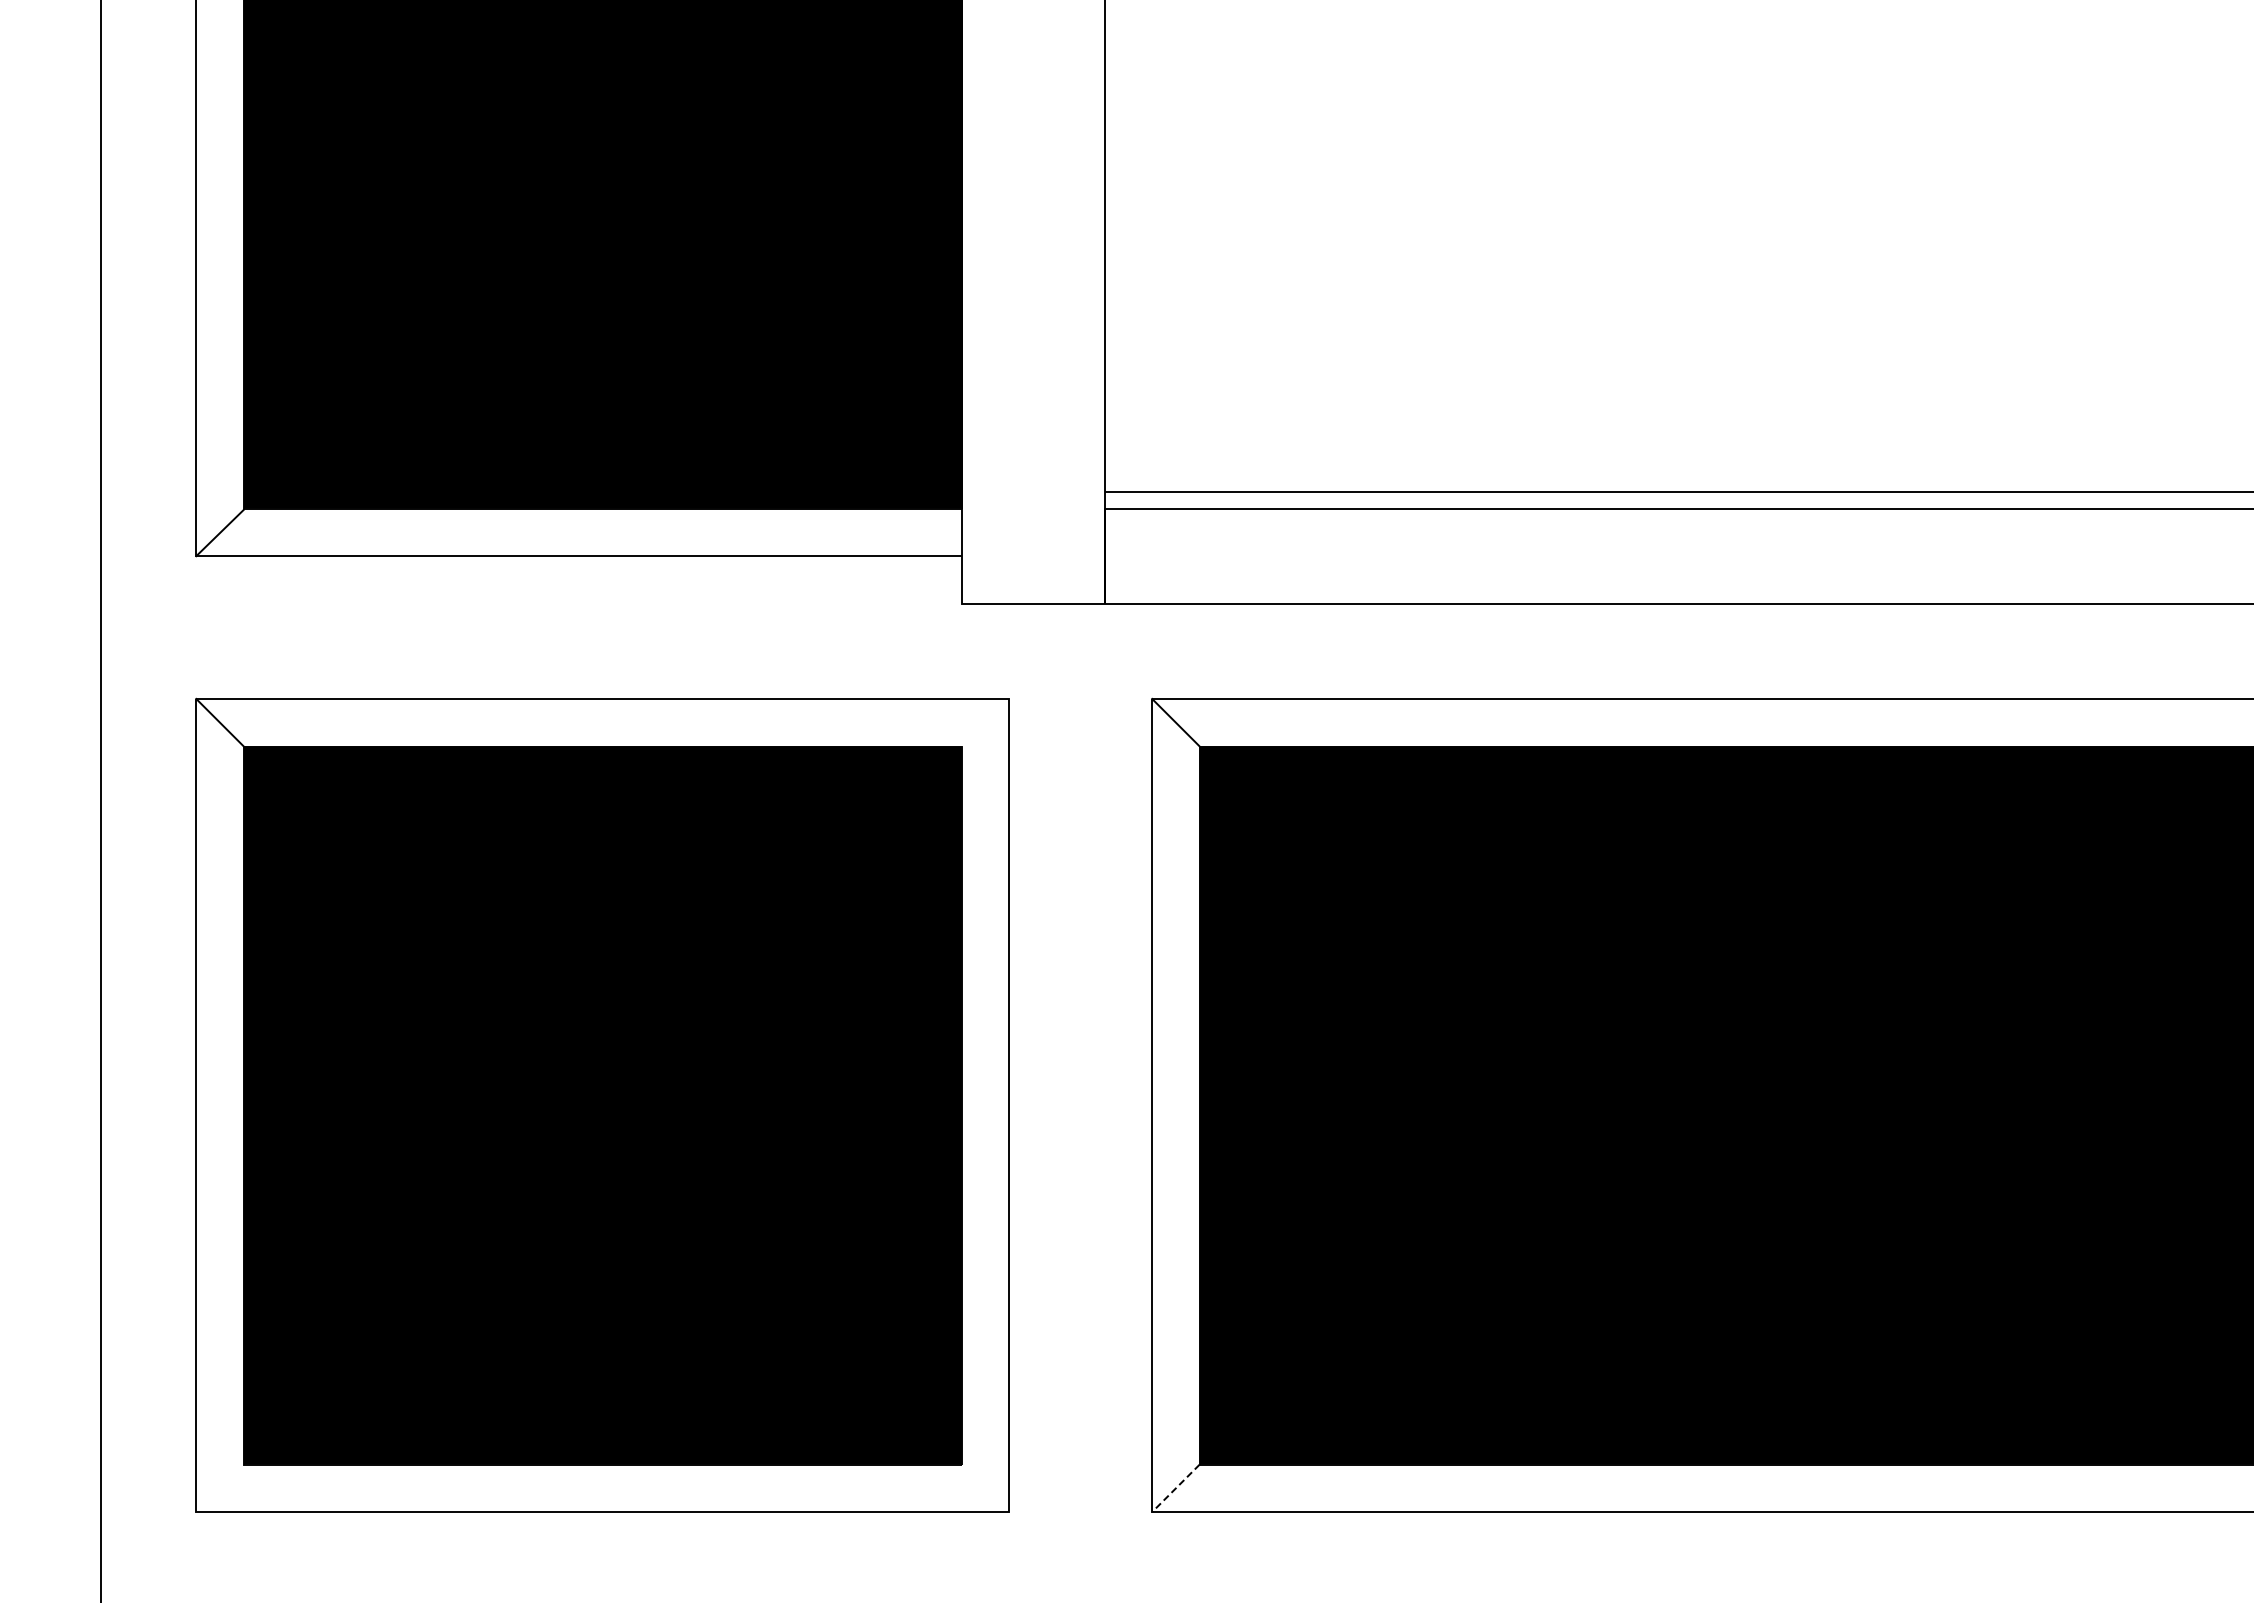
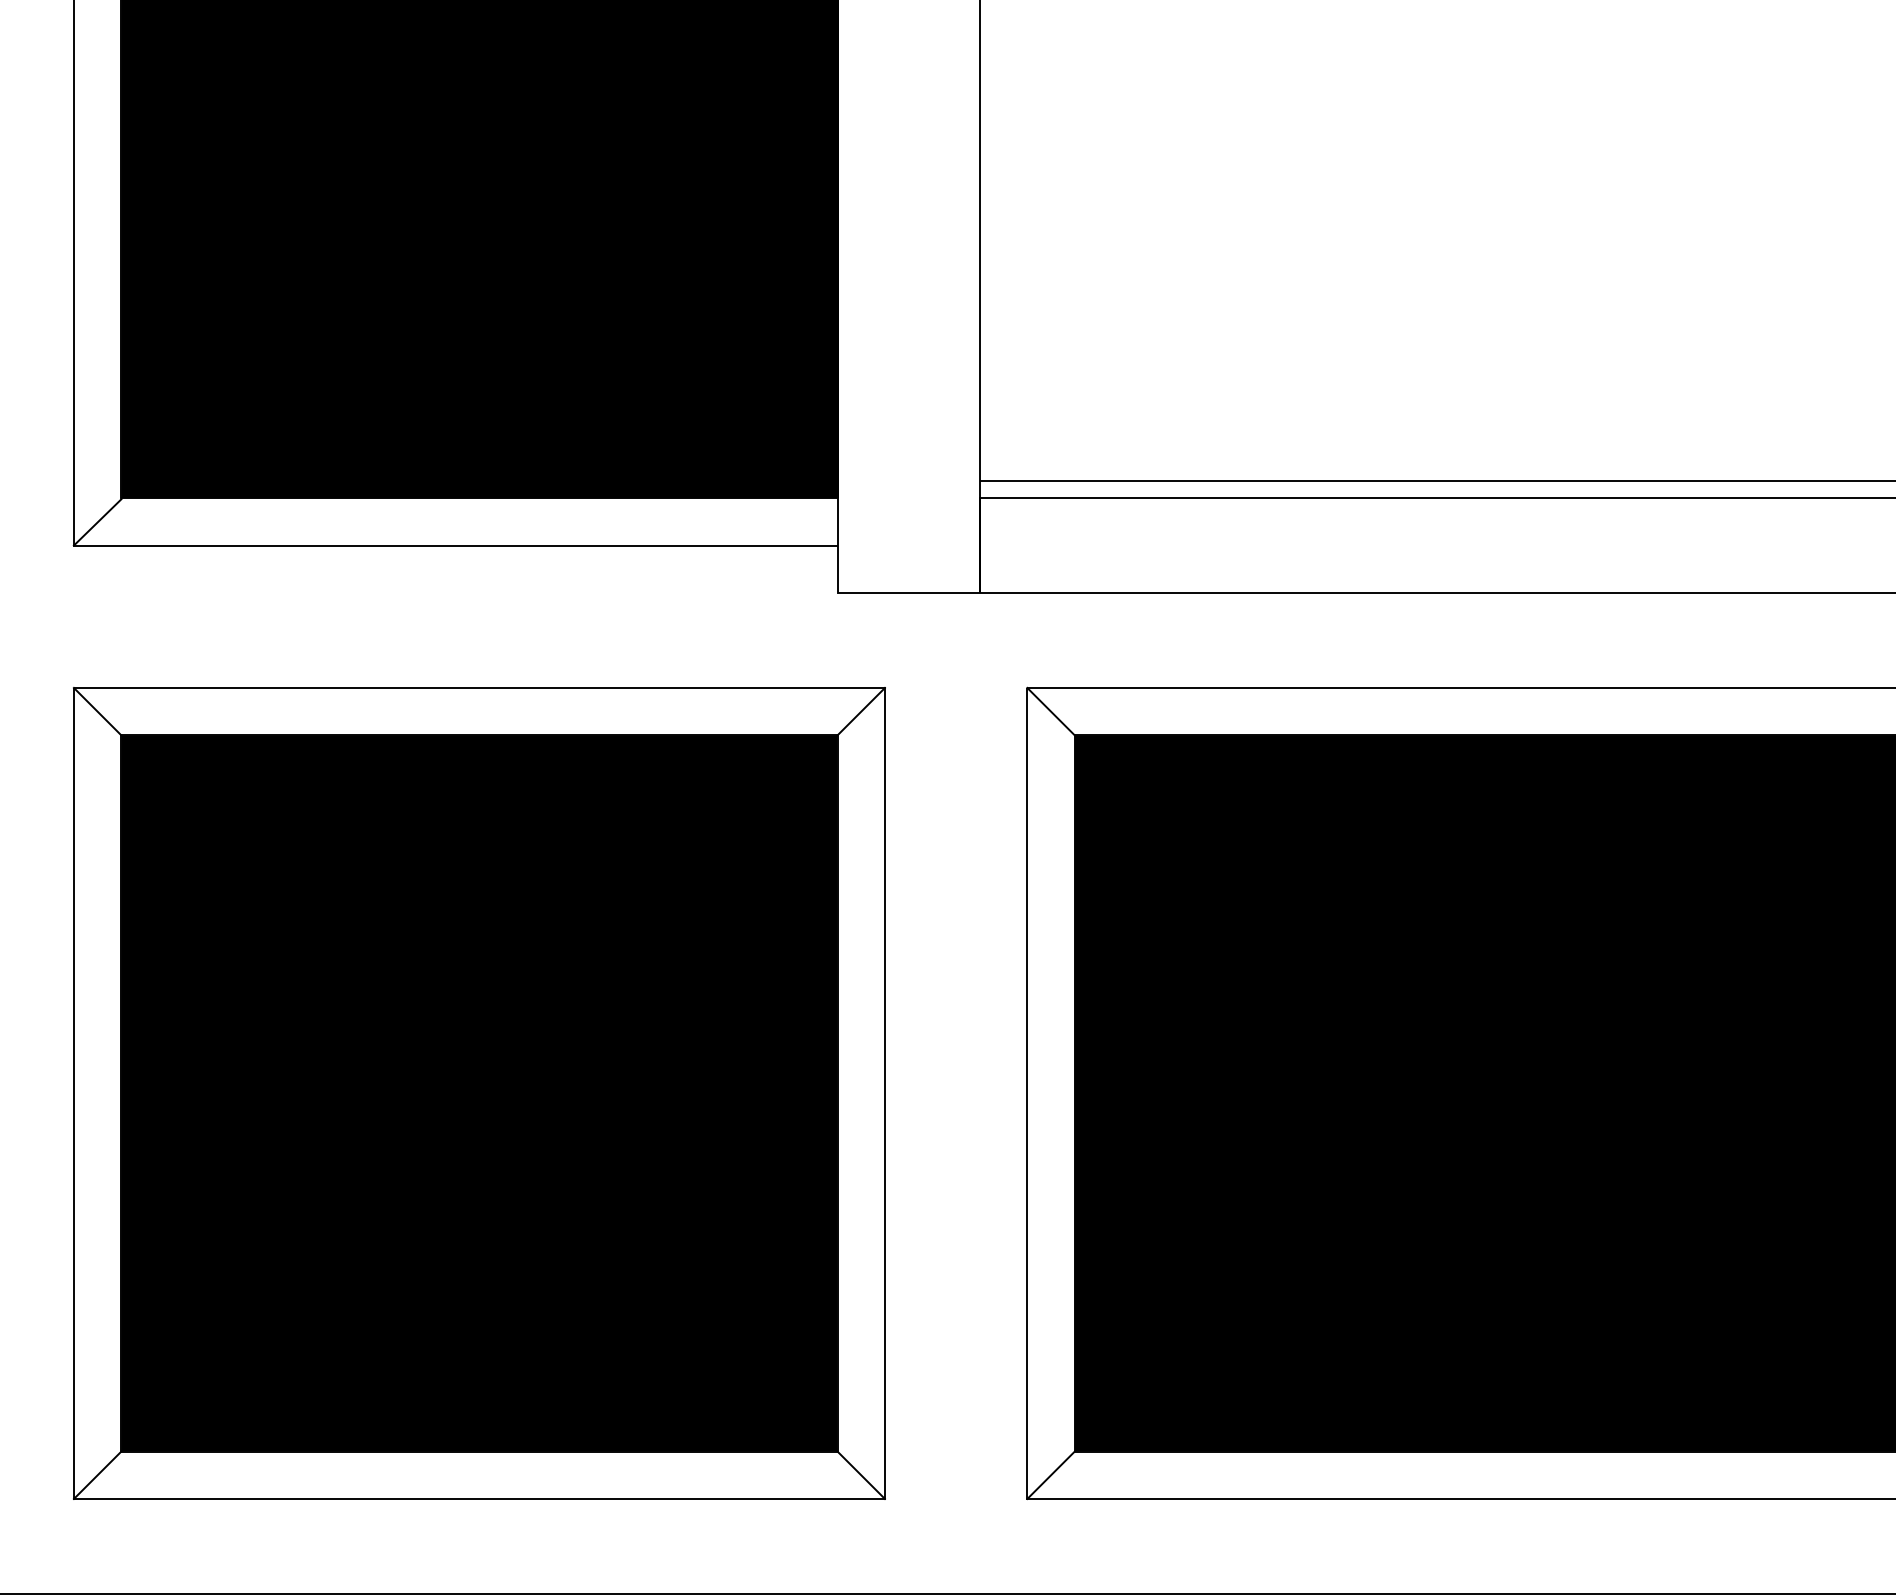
line: (985, 722) -> (861, 711), added
line: (219, 1488) -> (97, 1475), added
line: (985, 1488) -> (861, 1475), added
line: (1175, 1488) -> (1050, 1475), dashed -> solid

